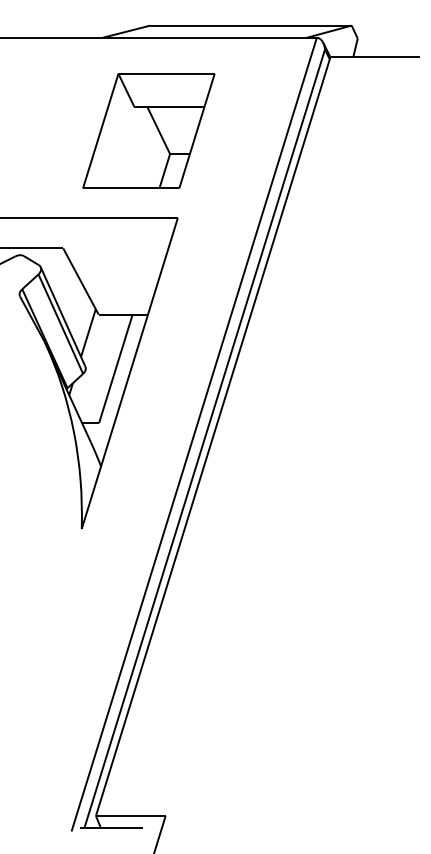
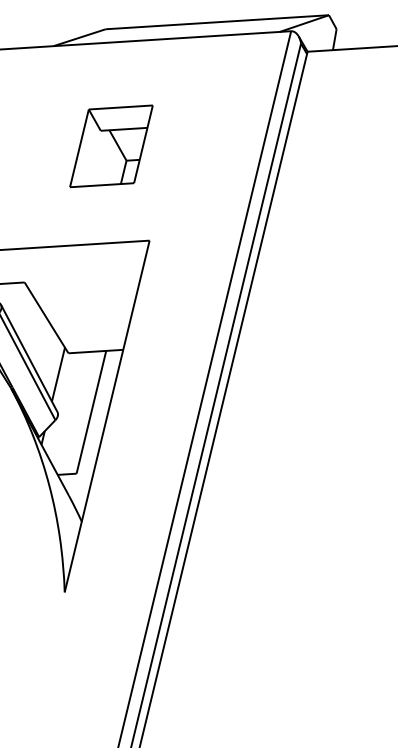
part: (148, 130) -> (110, 145), size x0.6

